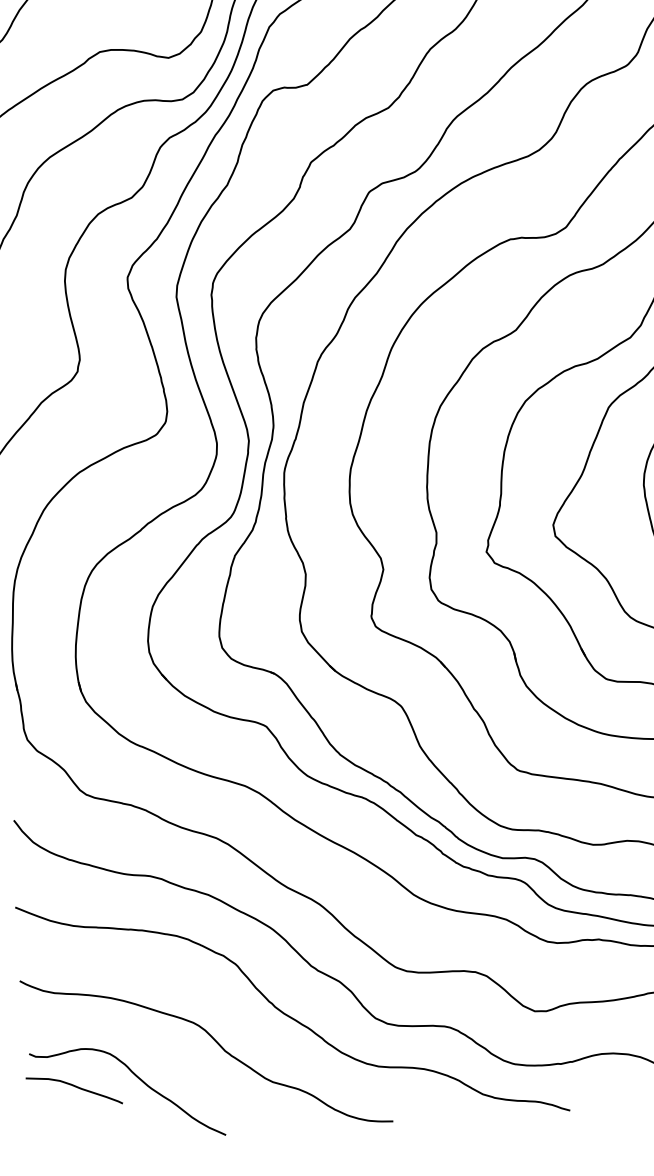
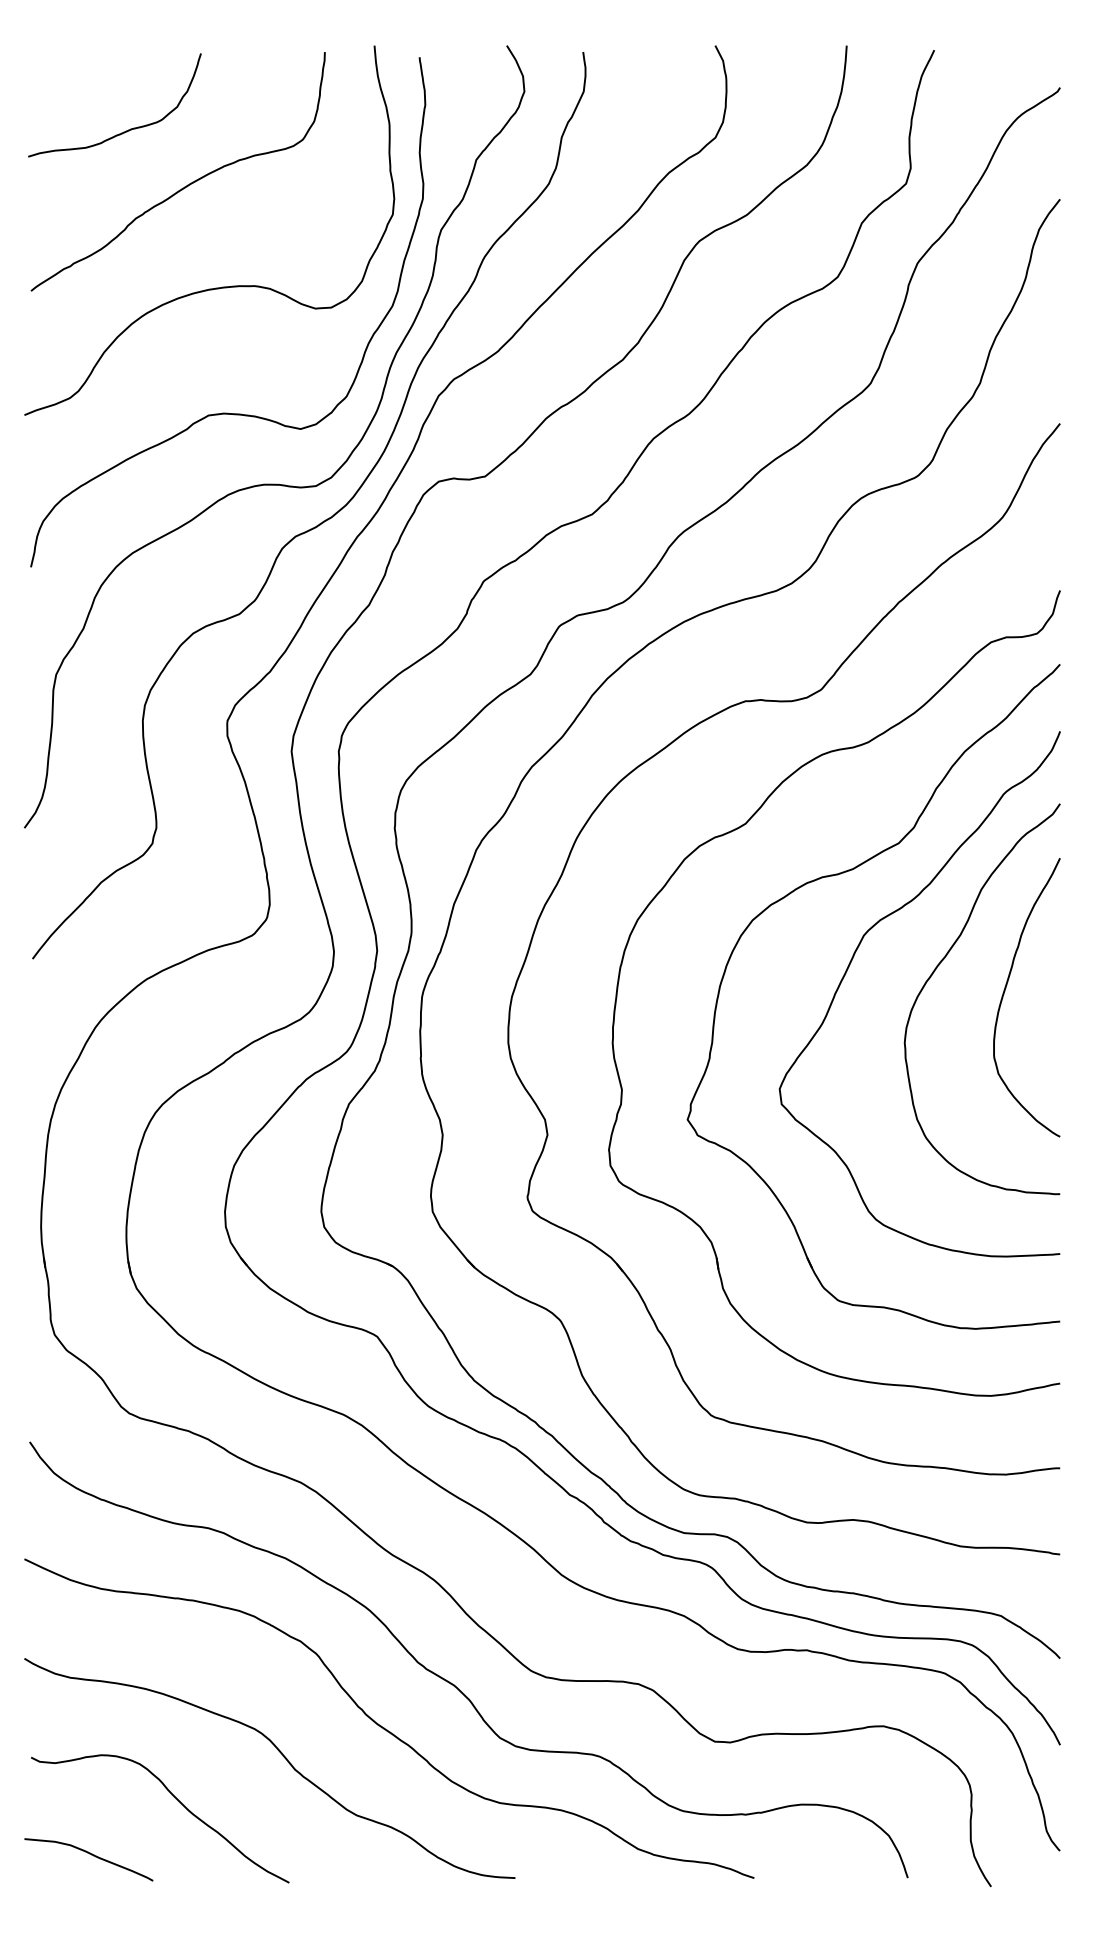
curve: (76, 1087) -> (91, 1855), moved

